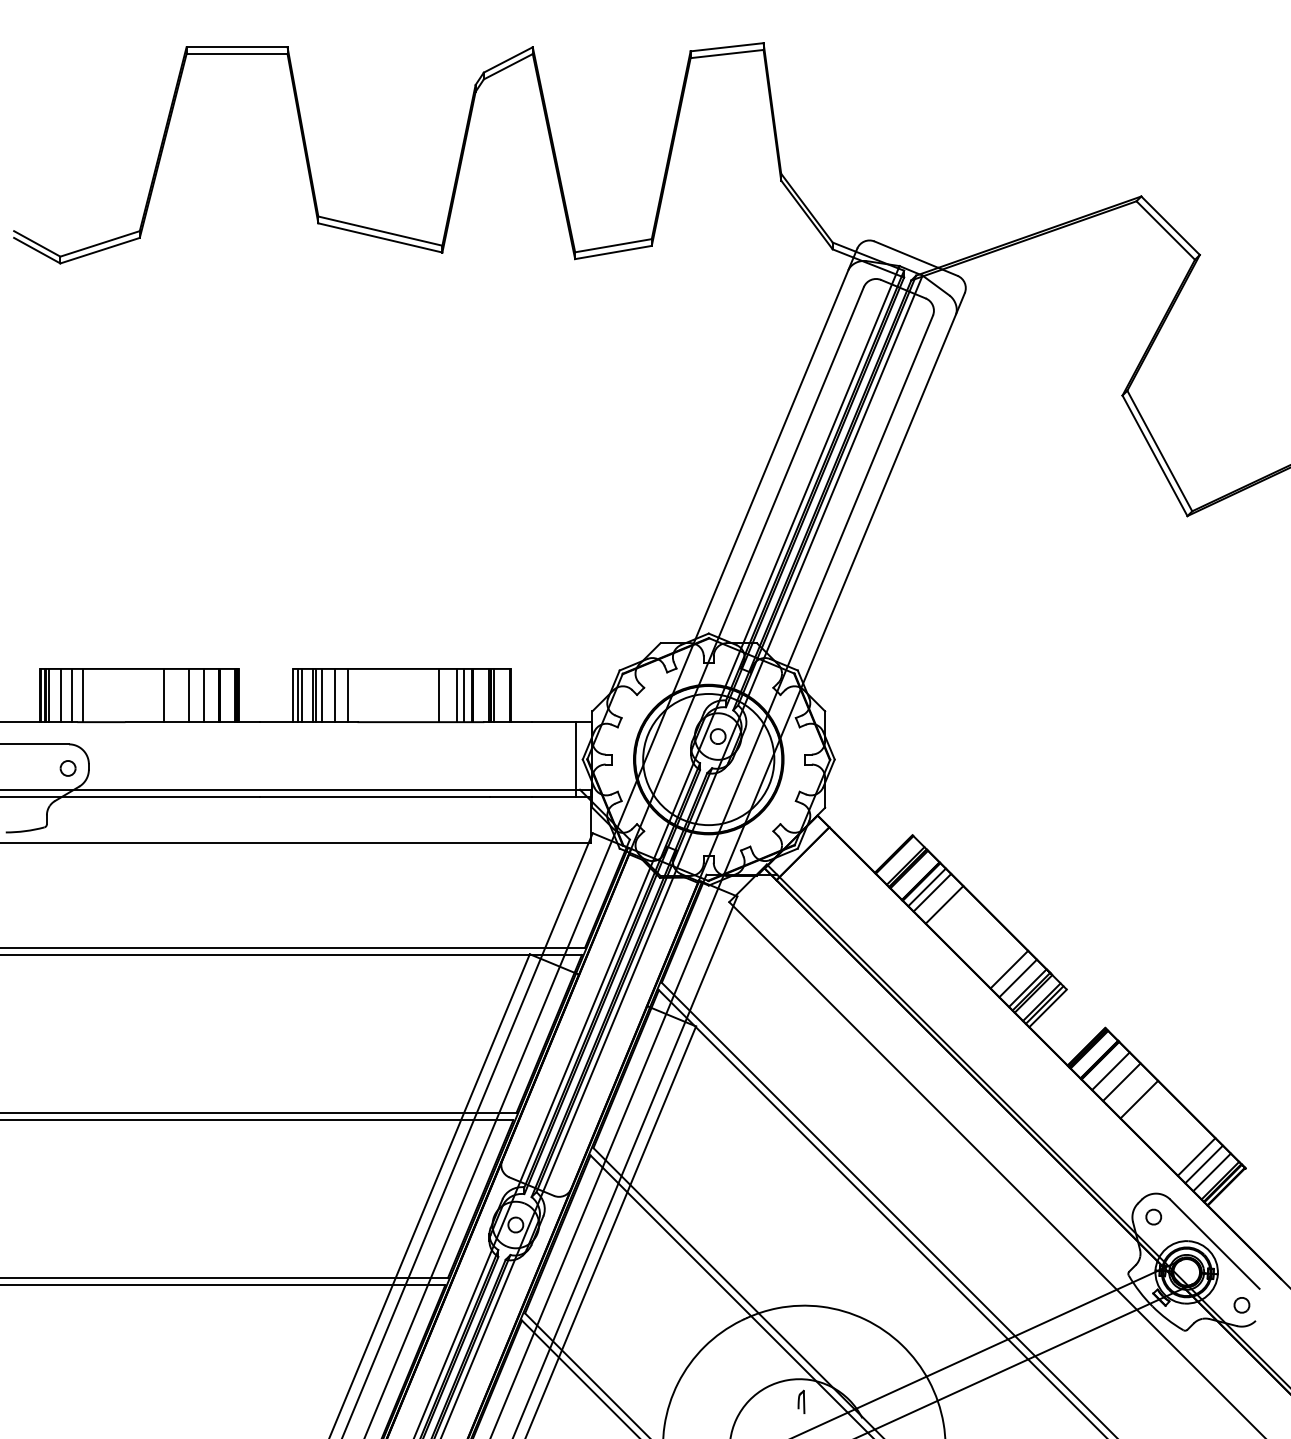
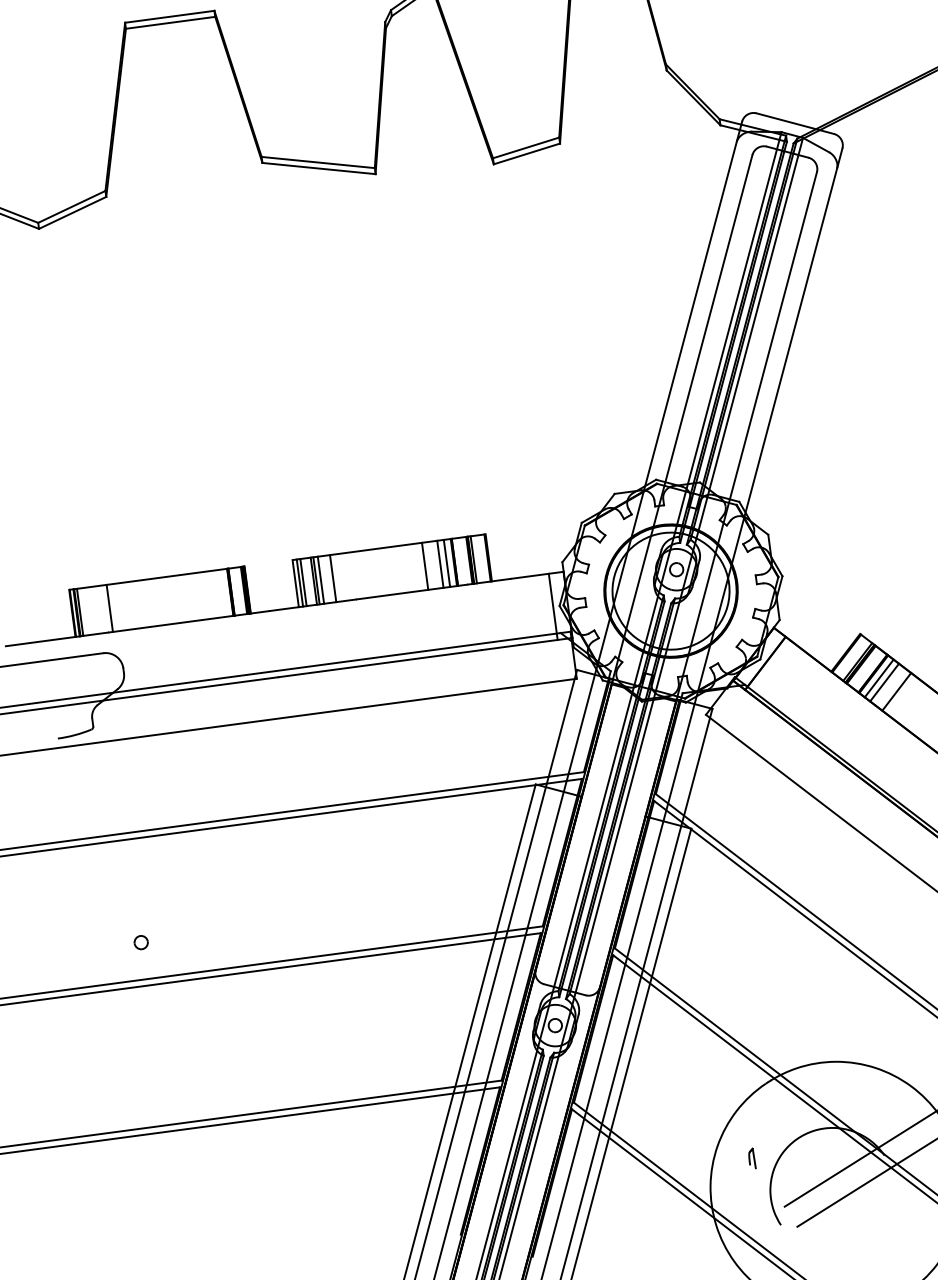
line: (60, 695) -> (90, 611), removed
line: (72, 695) -> (100, 609), removed
line: (163, 695) -> (181, 598), removed
line: (188, 695) -> (203, 595), removed
line: (203, 695) -> (216, 594), removed
line: (347, 695) -> (343, 577), removed
part: (67, 768) -> (140, 942), moved
part: (801, 1401) -> (751, 1158), moved

